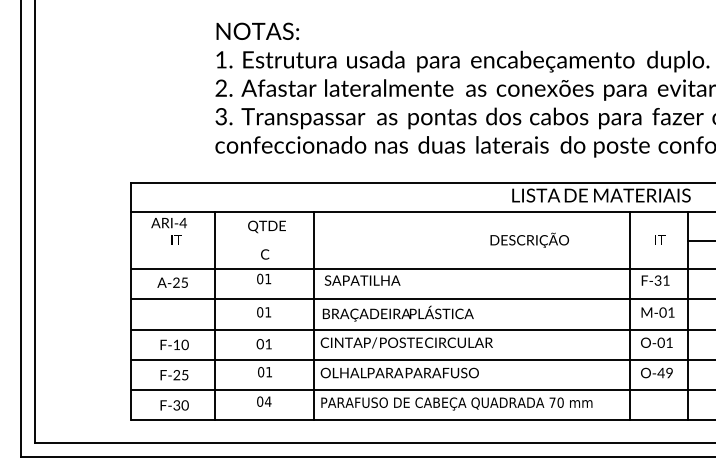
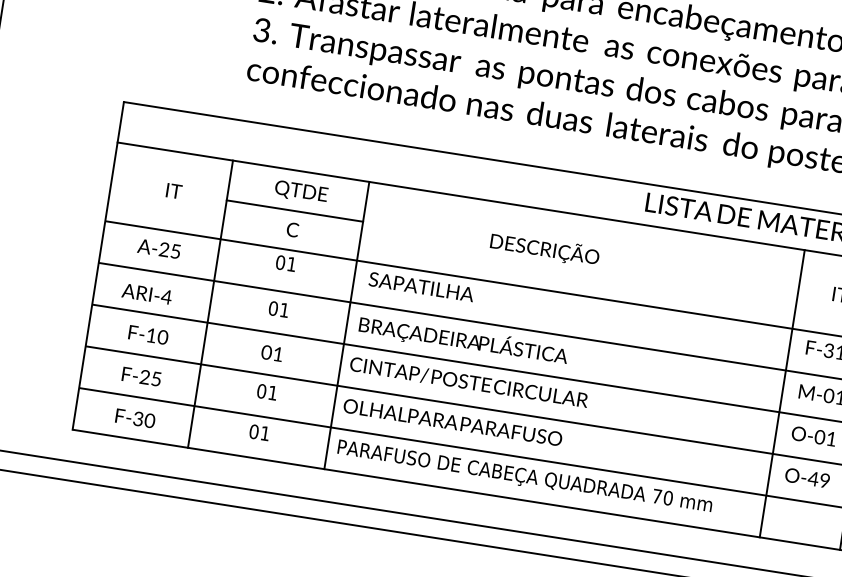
text: (168, 223) -> (146, 294), moved
text: (529, 239) -> (544, 248), moved
line: (264, 240) -> (294, 210), added
text: (267, 401) -> (264, 433), 04 -> 01

